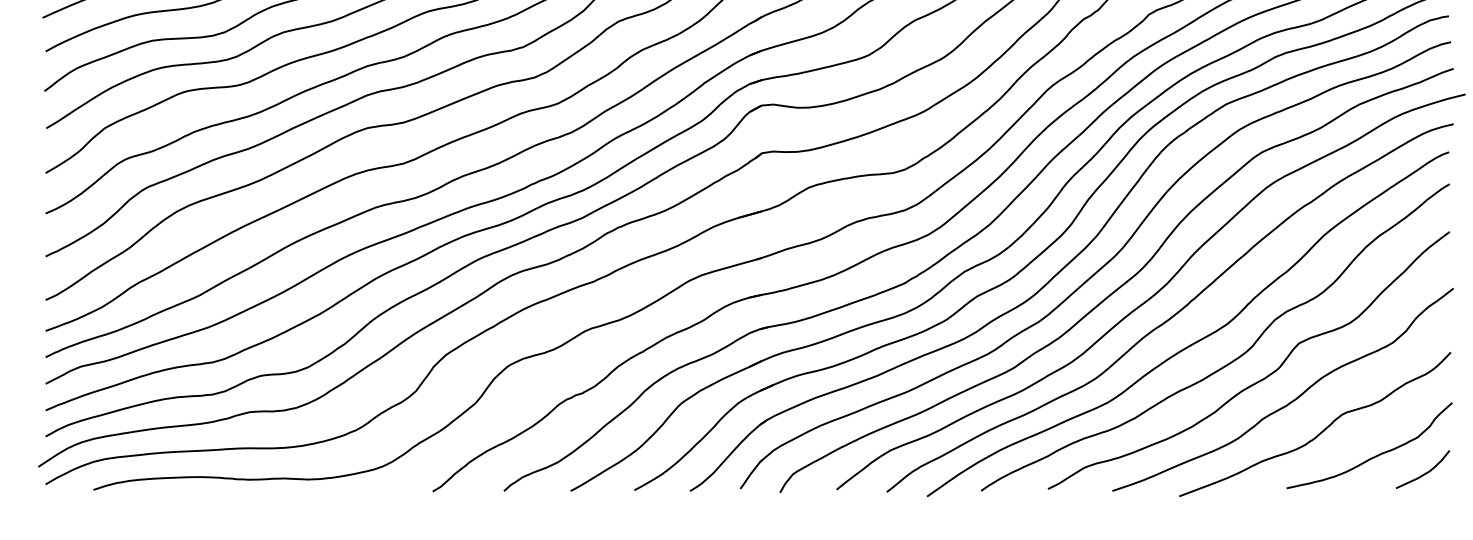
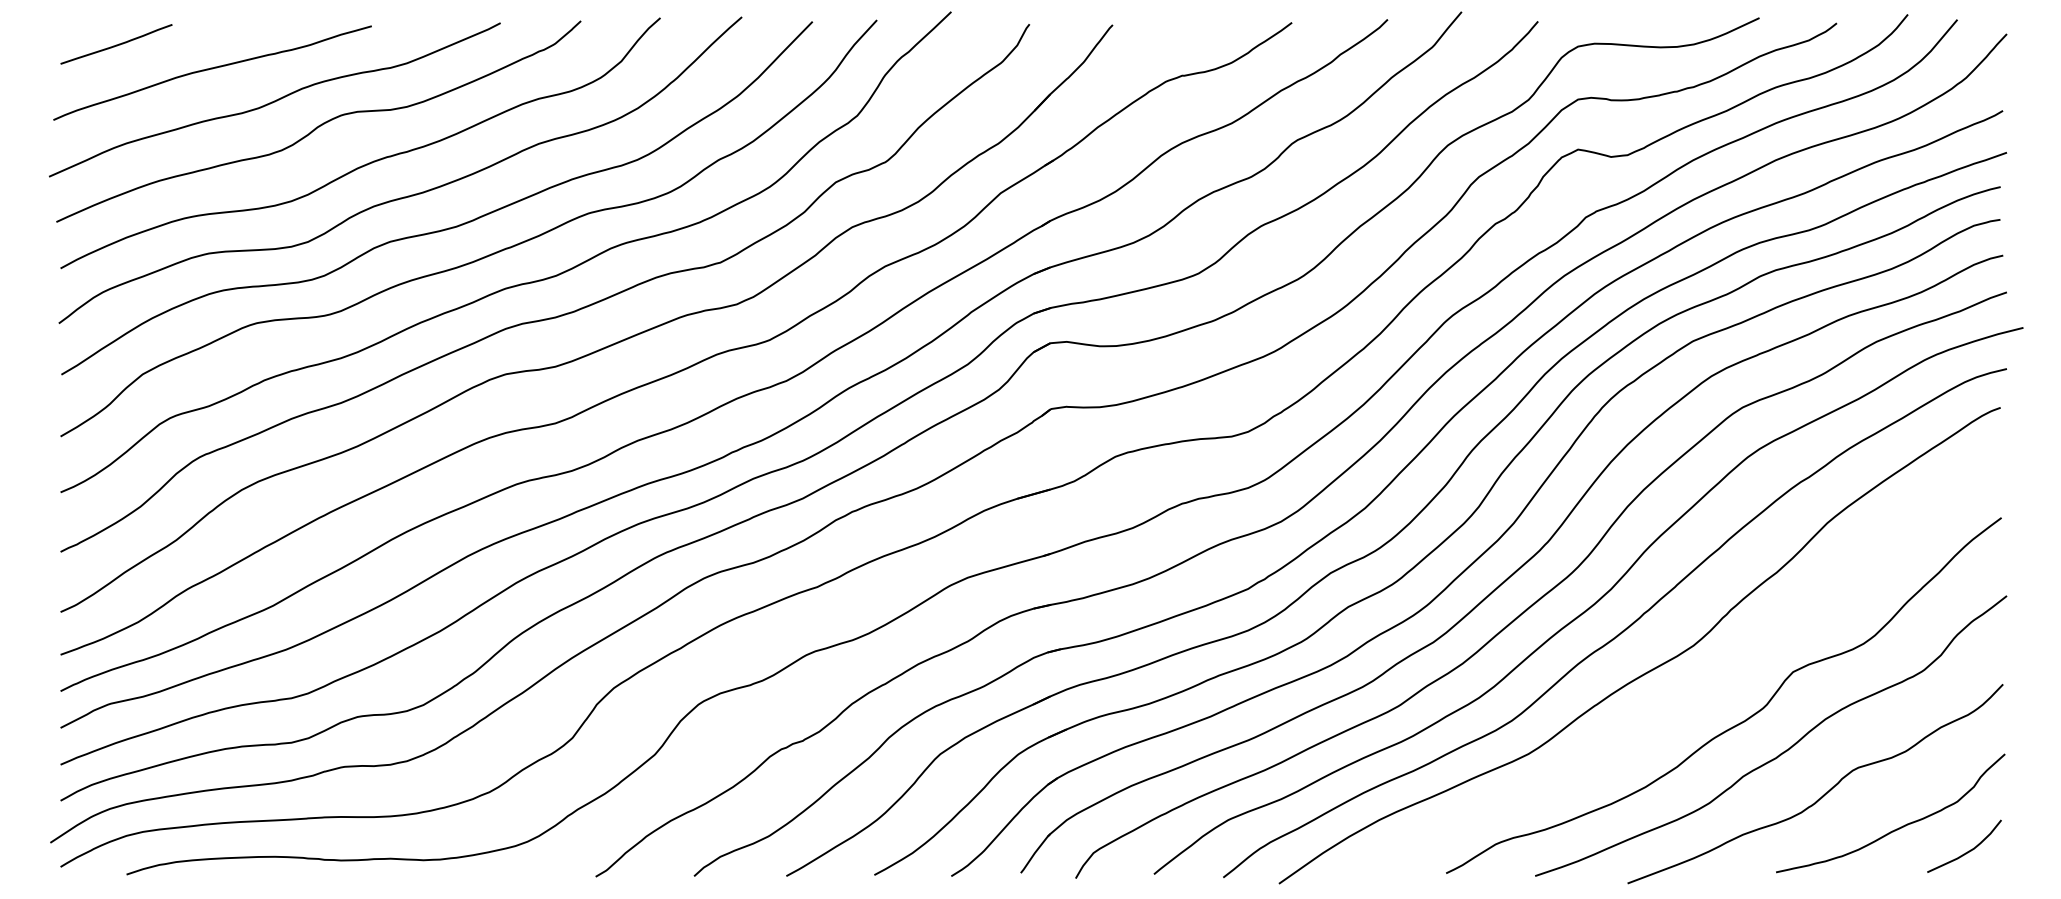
curve: (1231, 361) -> (1700, 696), removed

